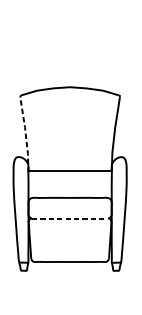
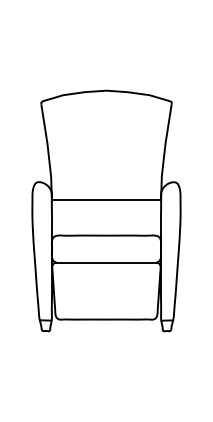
line: (25, 134) -> (48, 152), dashed -> solid
line: (70, 218) -> (106, 262), dashed -> solid

